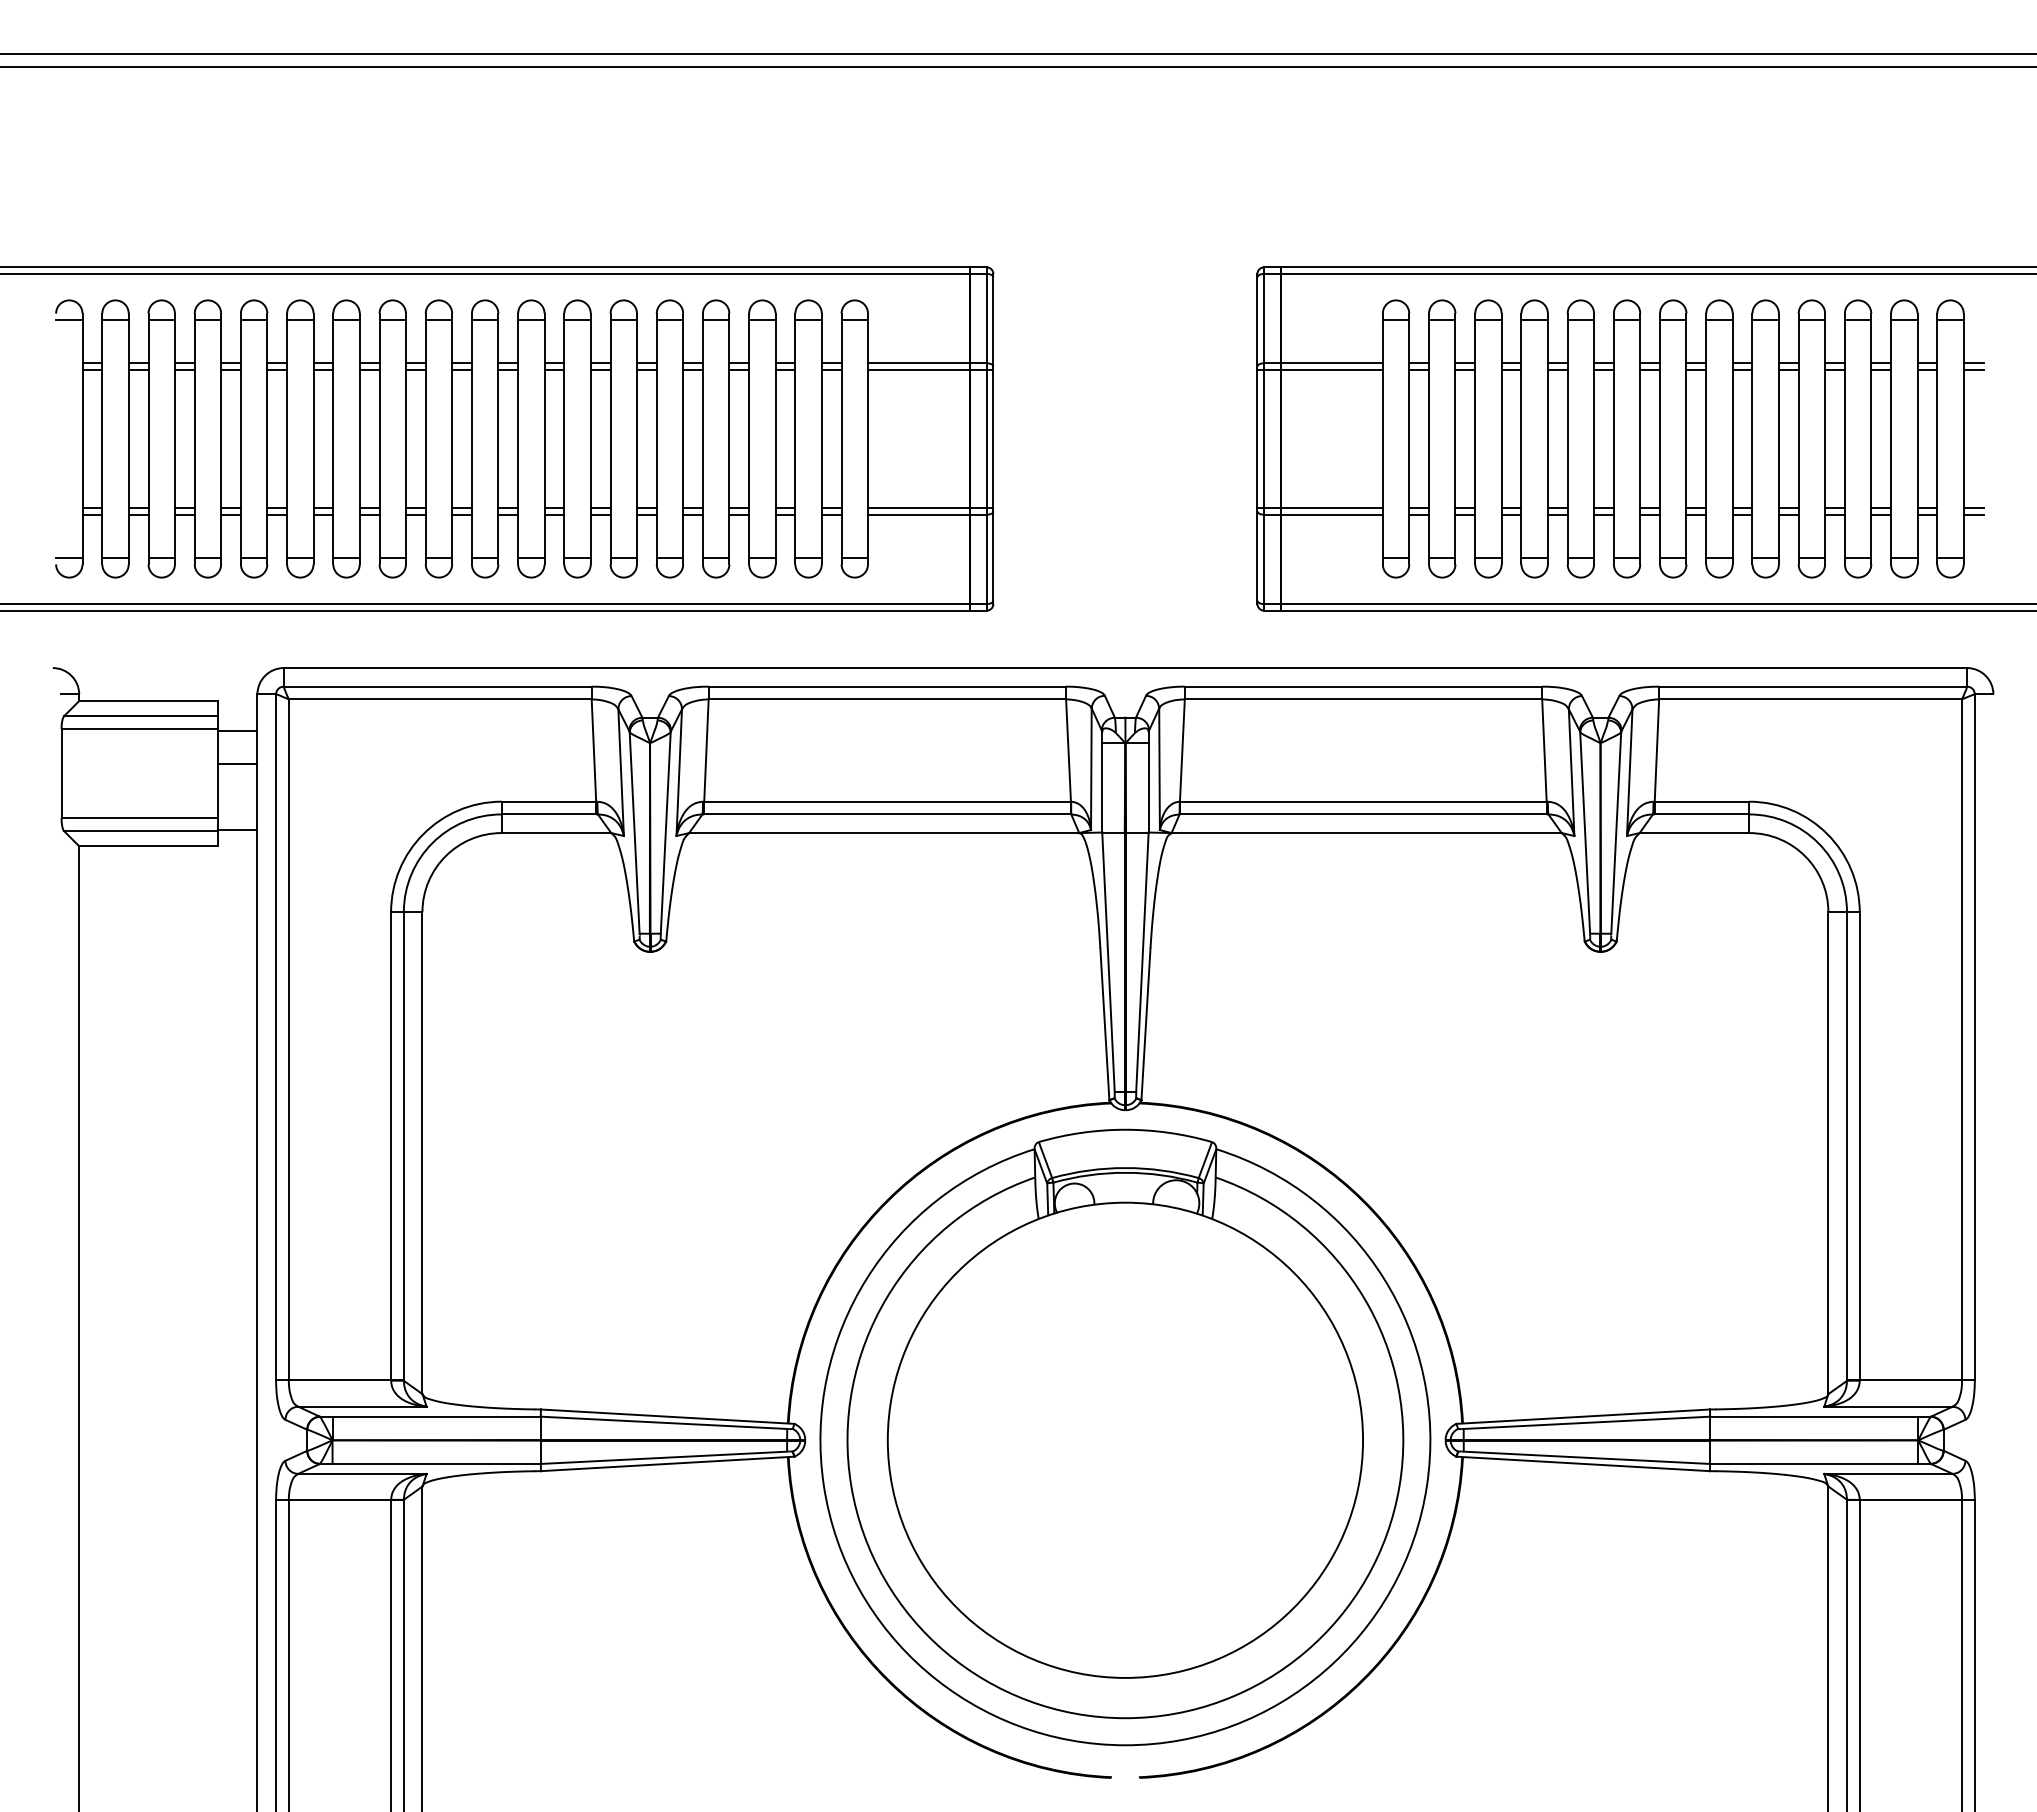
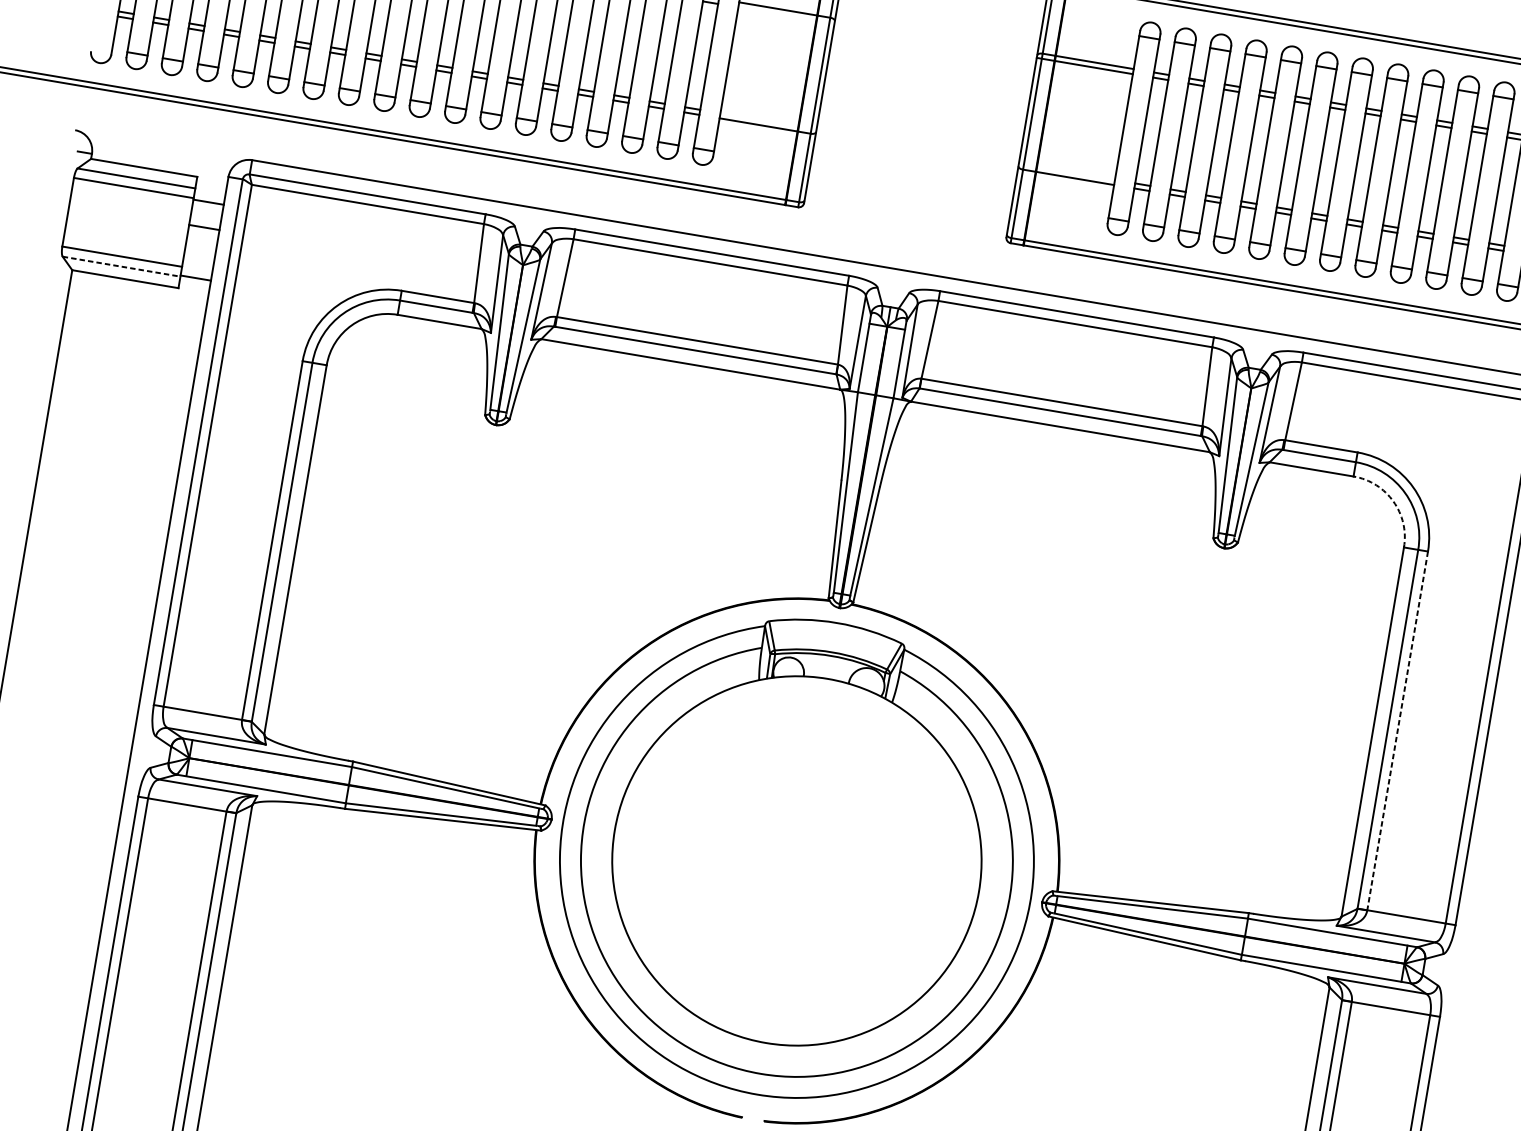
line: (930, 369) -> (786, 15), removed
line: (930, 508) -> (768, 121), removed
line: (1319, 508) -> (1066, 172), removed
line: (69, 557) -> (102, 47), removed
line: (141, 831) -> (121, 266), solid -> dashed
arc: (1805, 856) -> (1393, 501), solid -> dashed
line: (1859, 1146) -> (1397, 730), solid -> dashed

